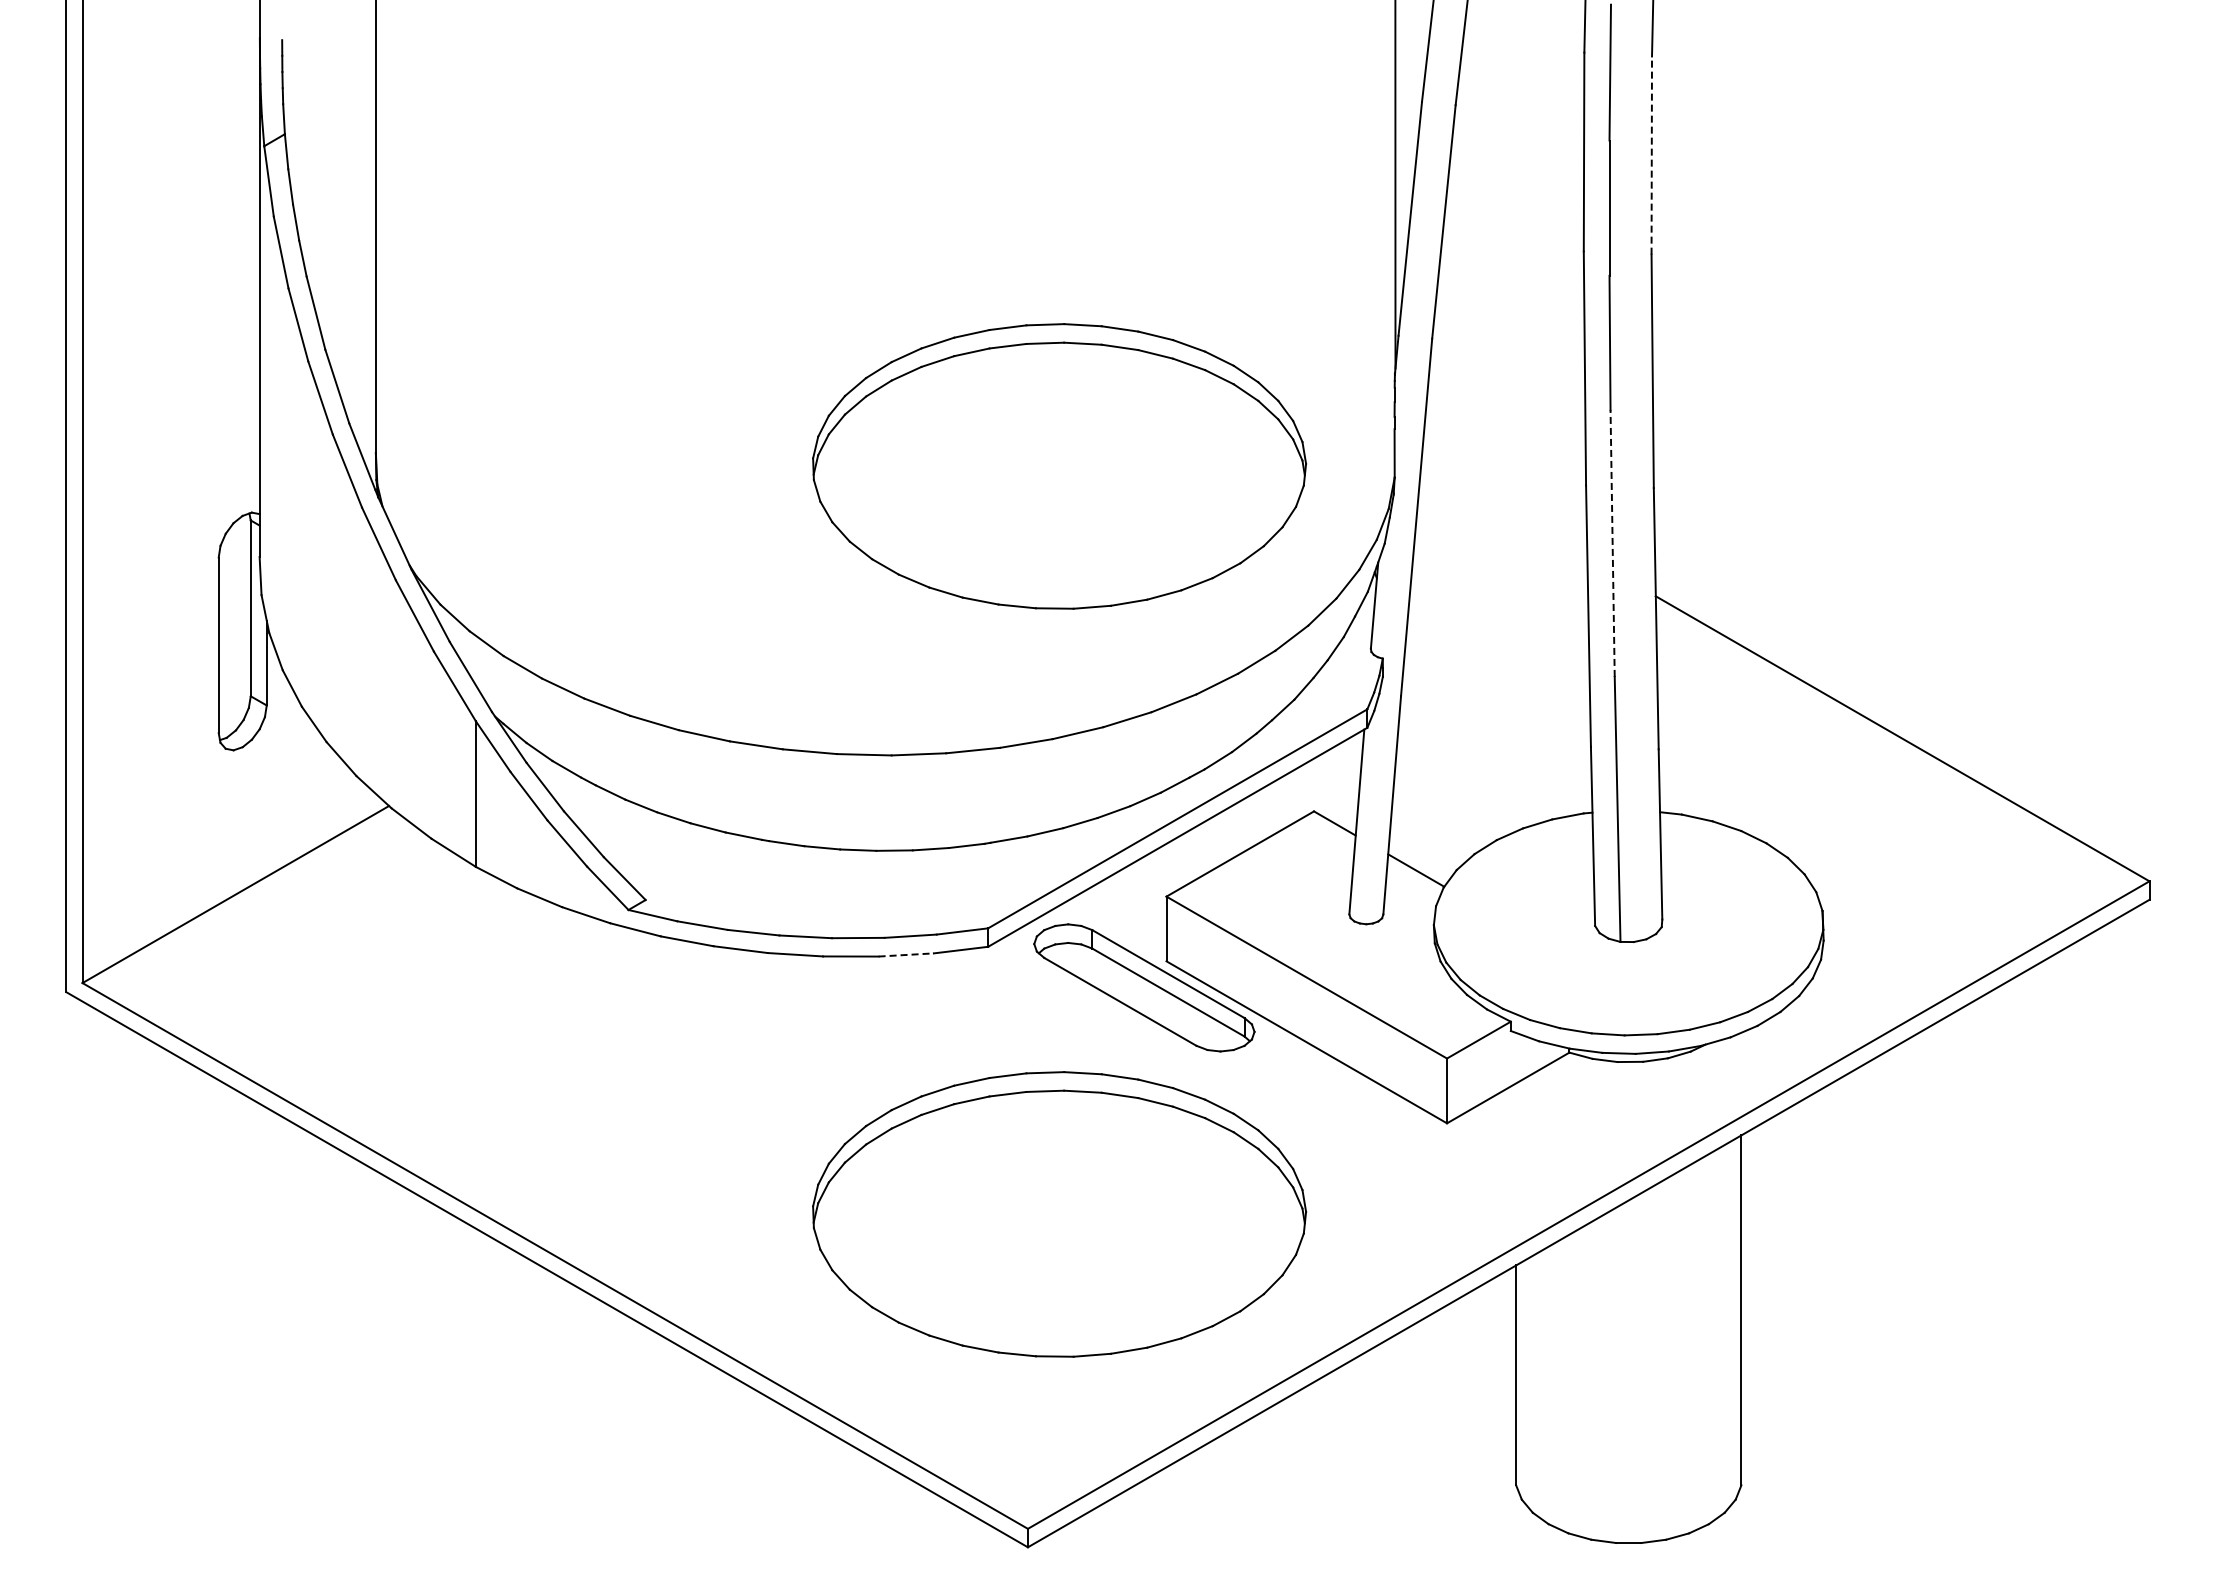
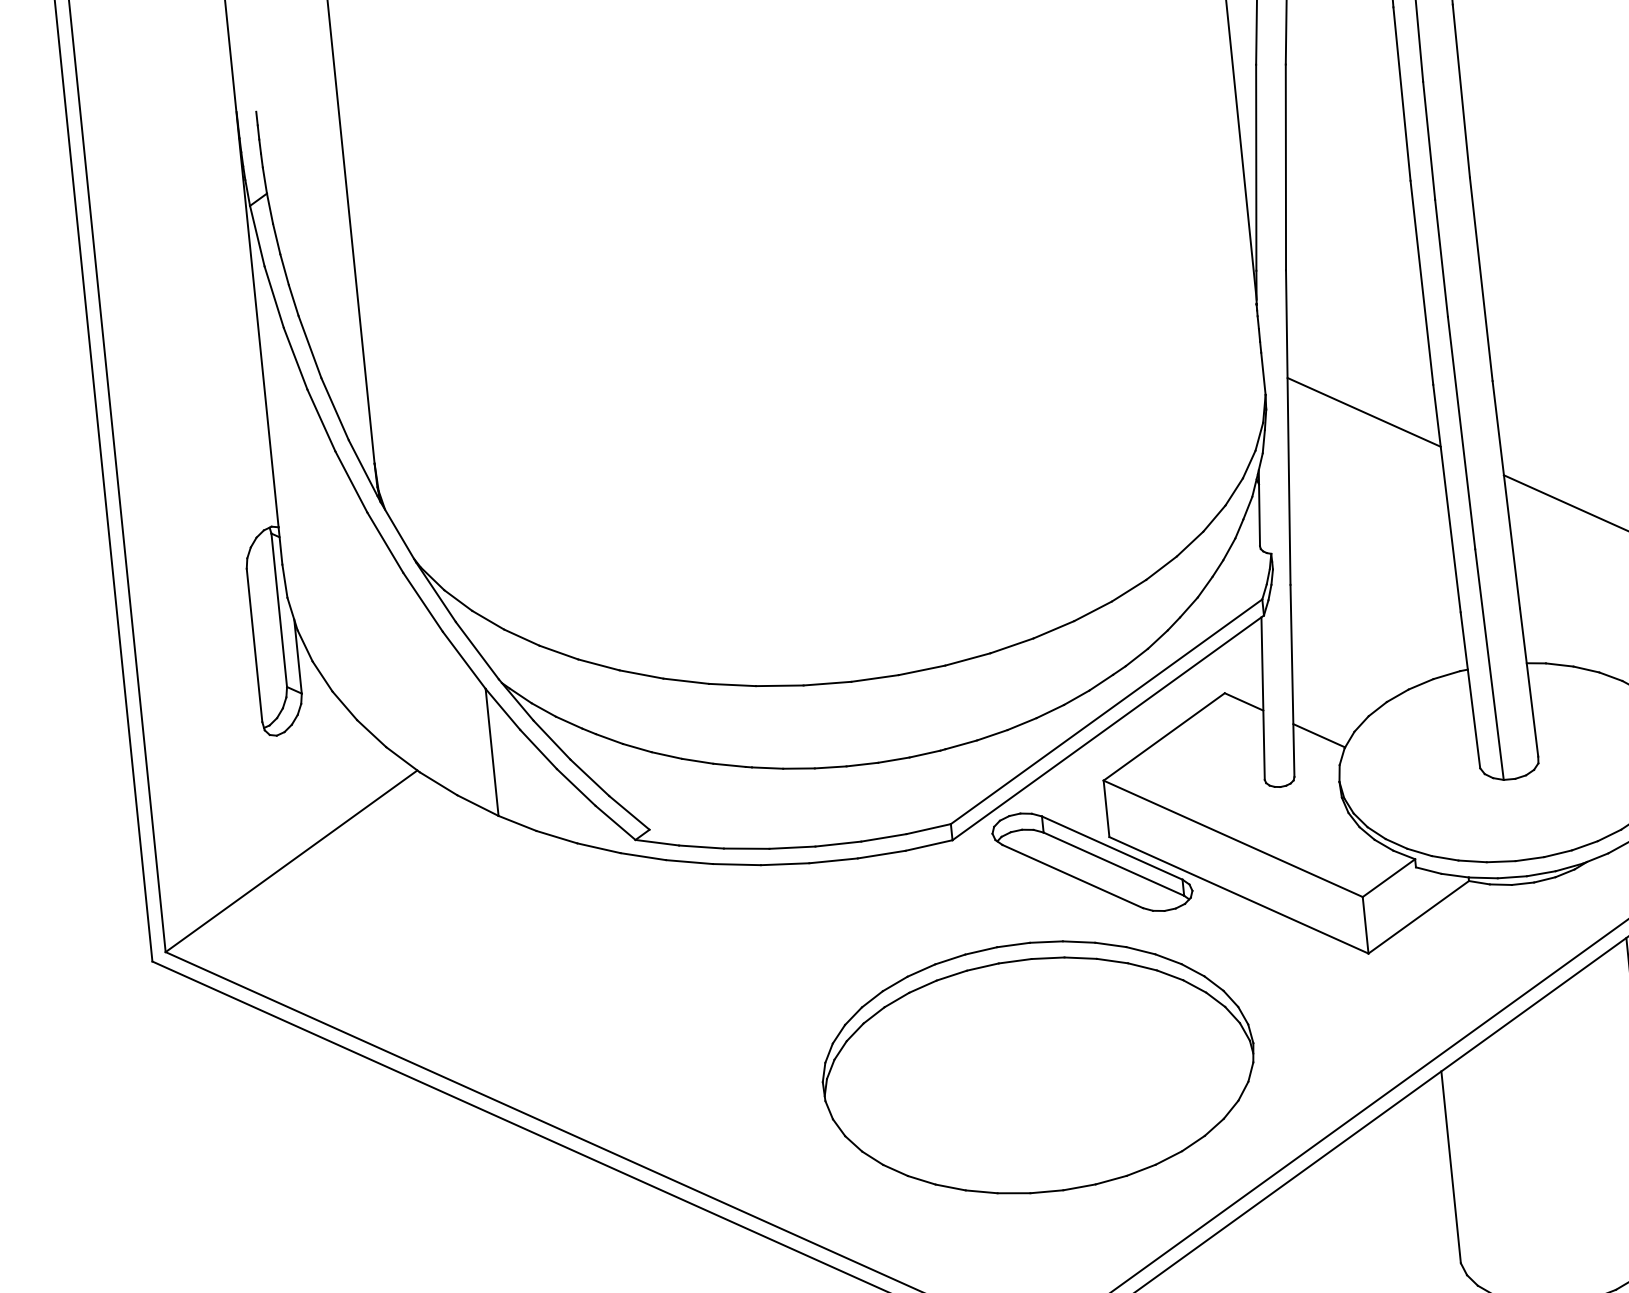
line: (1651, 155) -> (1461, 91), dashed -> solid
part: (1059, 466) -> (972, 414), removed
line: (1504, 508) -> (1364, 412), added
line: (1612, 543) -> (1461, 433), dashed -> solid
line: (906, 954) -> (881, 854), dashed -> solid

